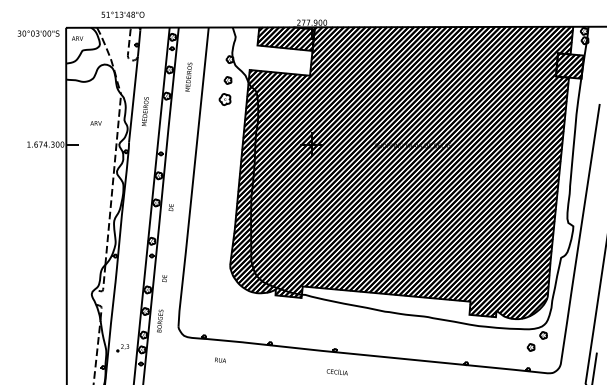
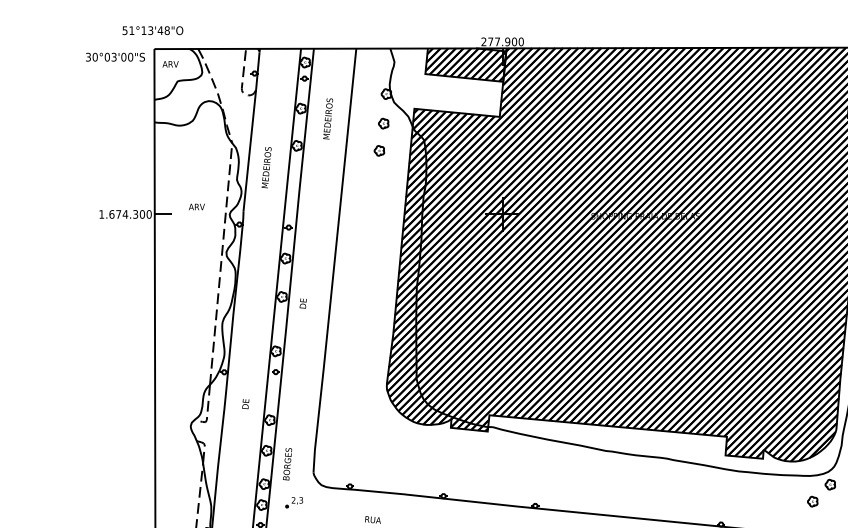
text: (122, 14) -> (152, 30), moved
part: (224, 99) -> (378, 150), size x0.62
text: (95, 123) -> (196, 207), moved
text: (164, 278) -> (245, 403), moved
part: (122, 348) -> (293, 503), moved

